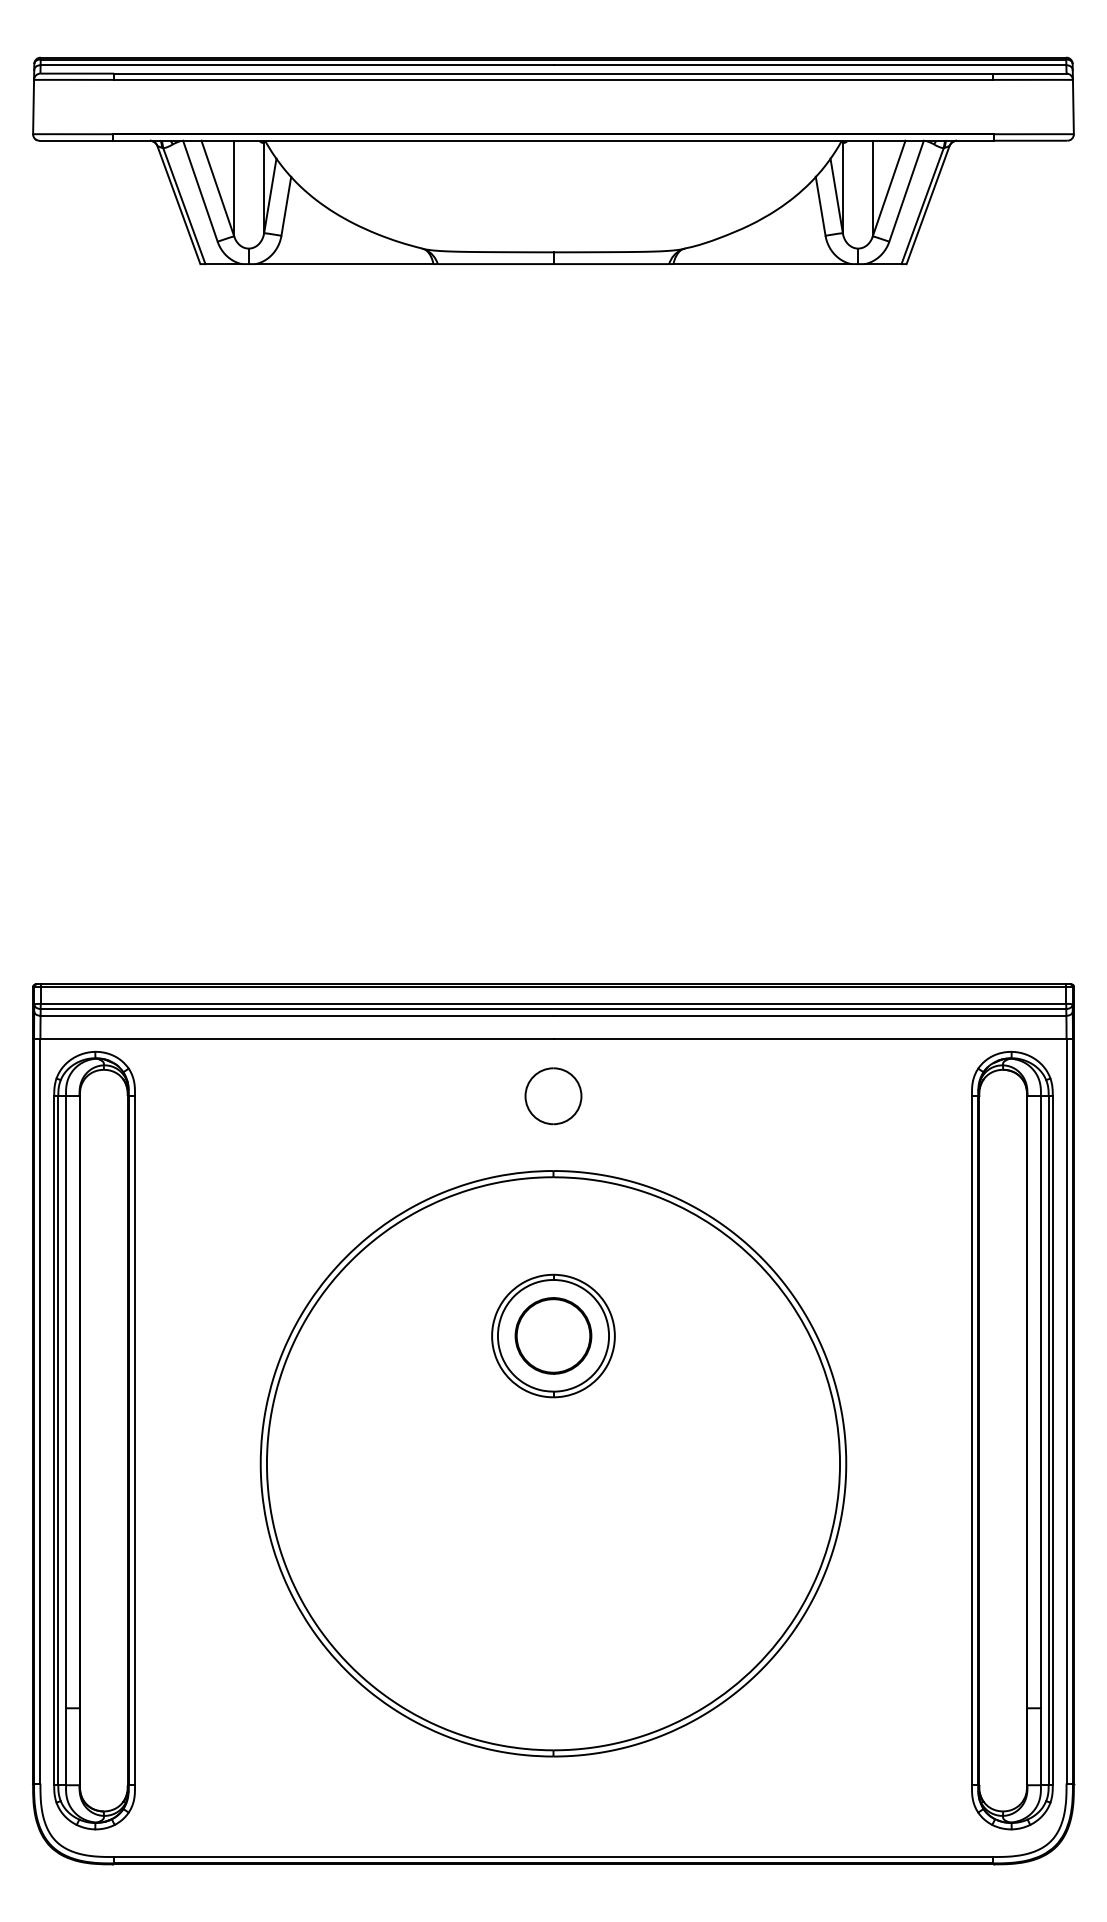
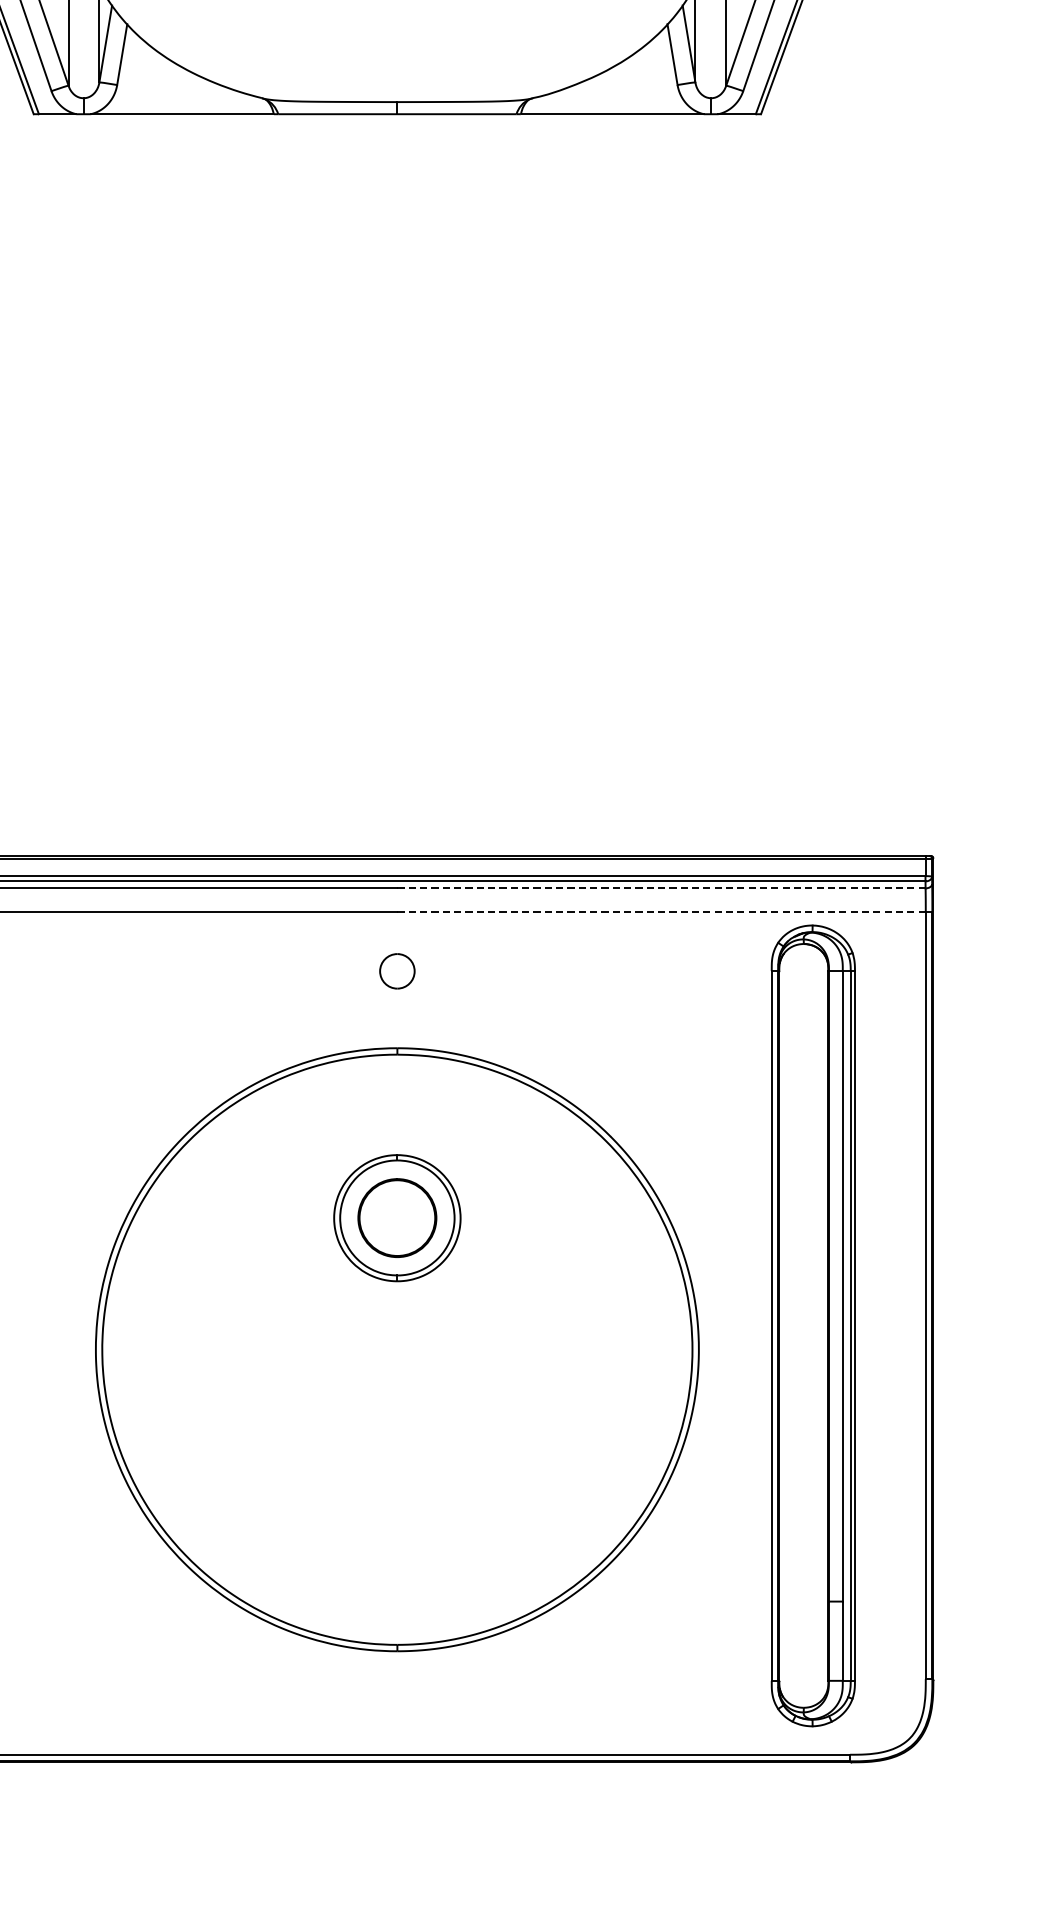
line: (810, 1015) -> (662, 888), solid -> dashed
line: (810, 1038) -> (662, 911), solid -> dashed
part: (553, 1096) -> (397, 971), size x0.6
part: (1012, 1440) -> (813, 1325), moved

